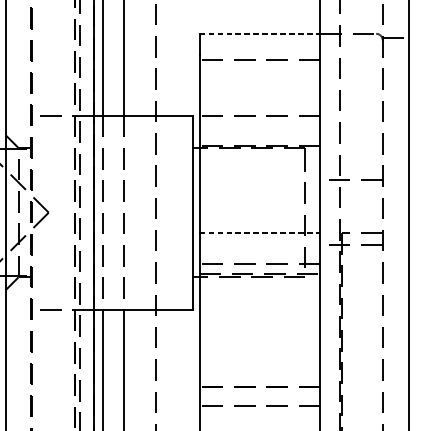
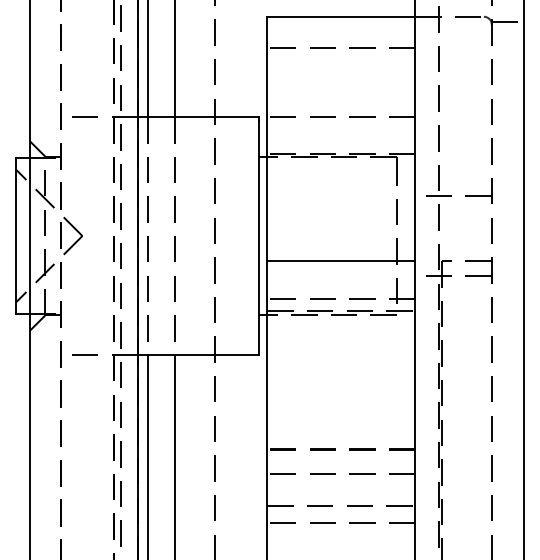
line: (260, 33) -> (341, 16), dashed -> solid
line: (260, 233) -> (341, 261), dashed -> solid

